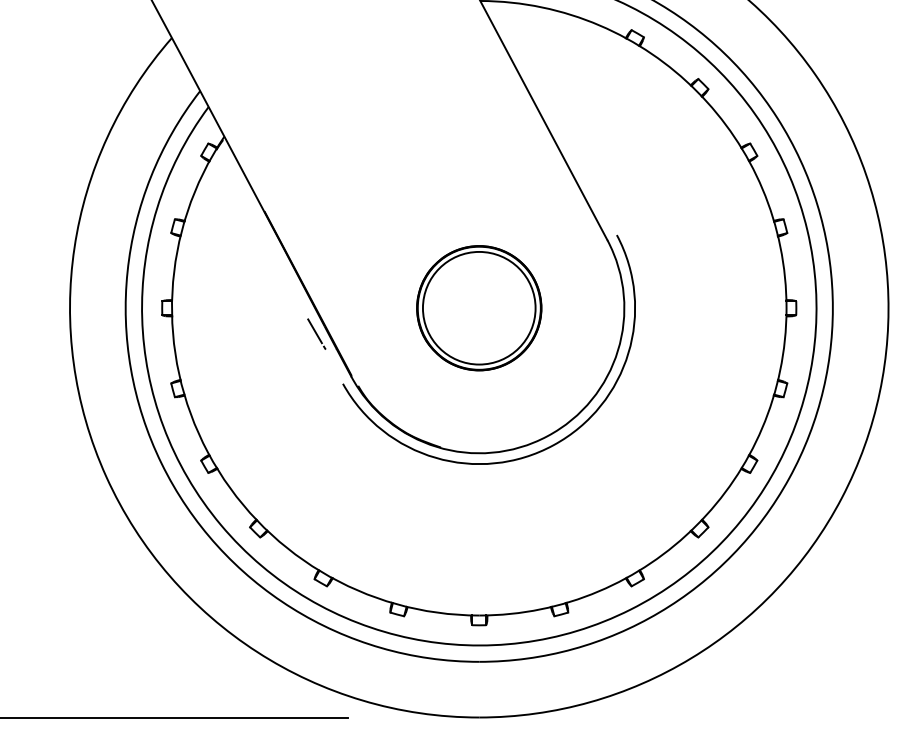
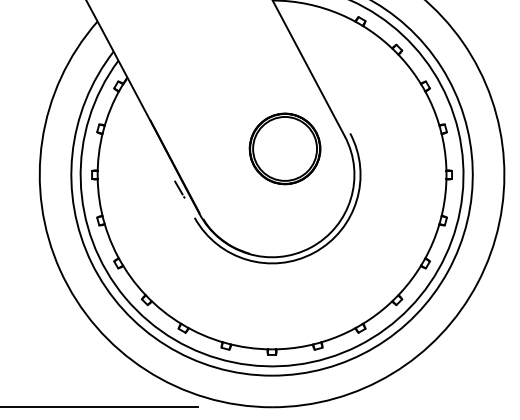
part: (478, 307) -> (284, 148), moved

